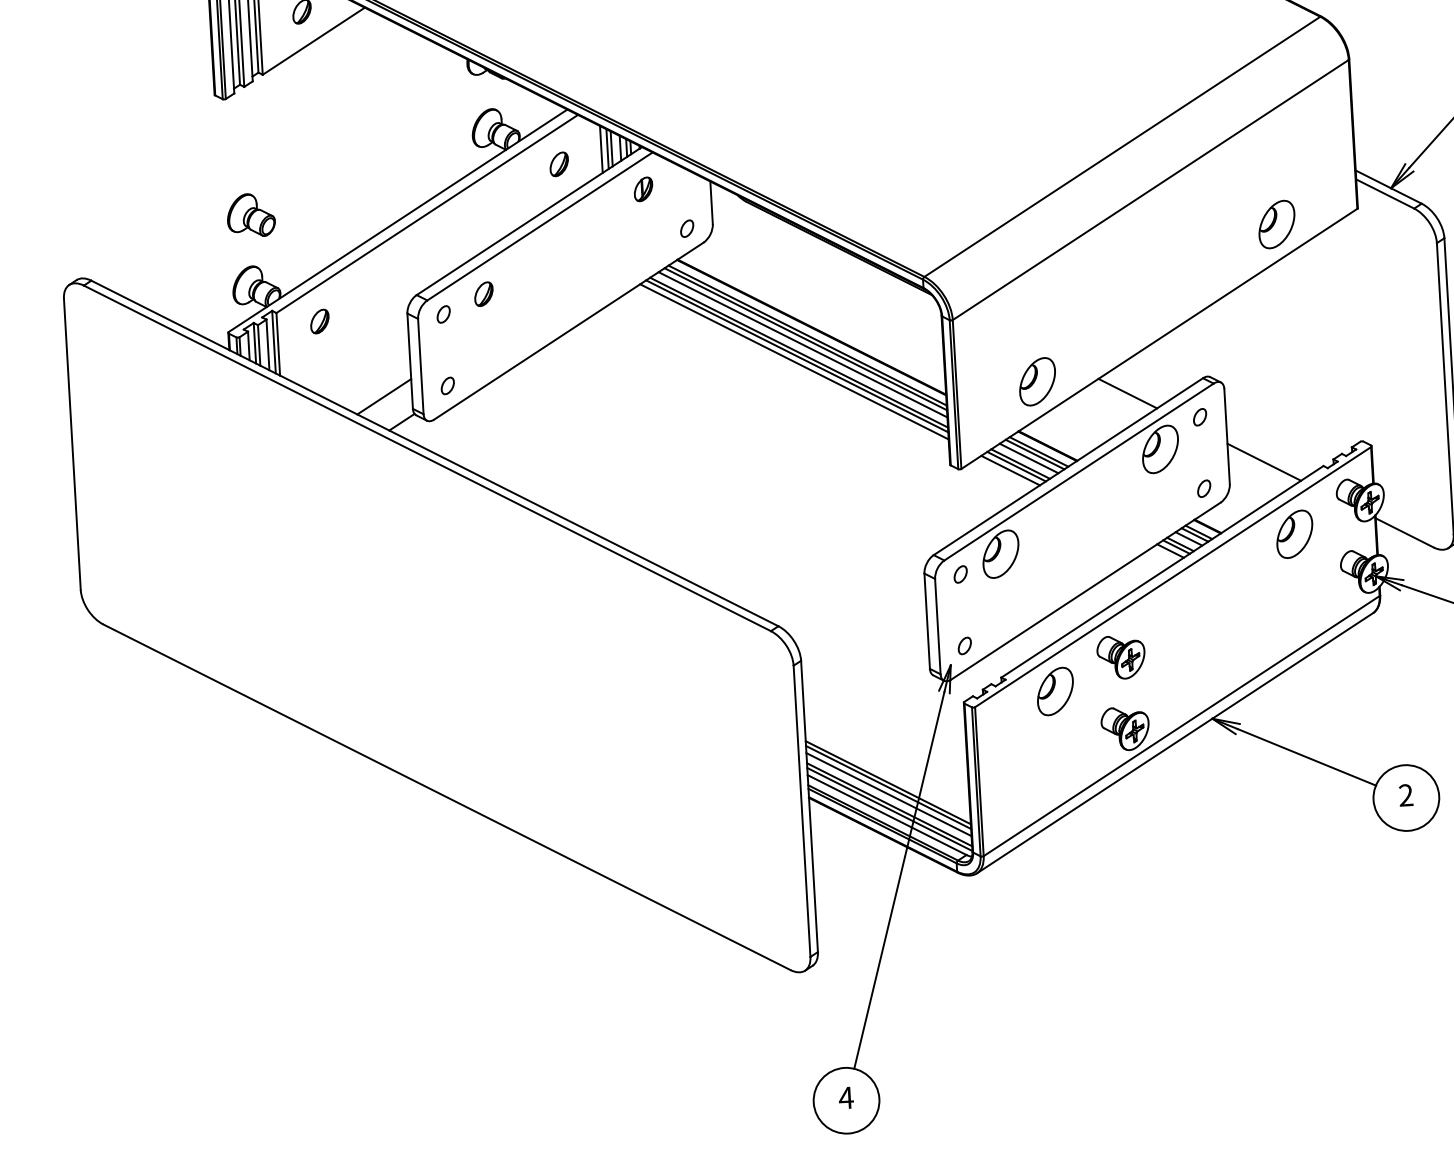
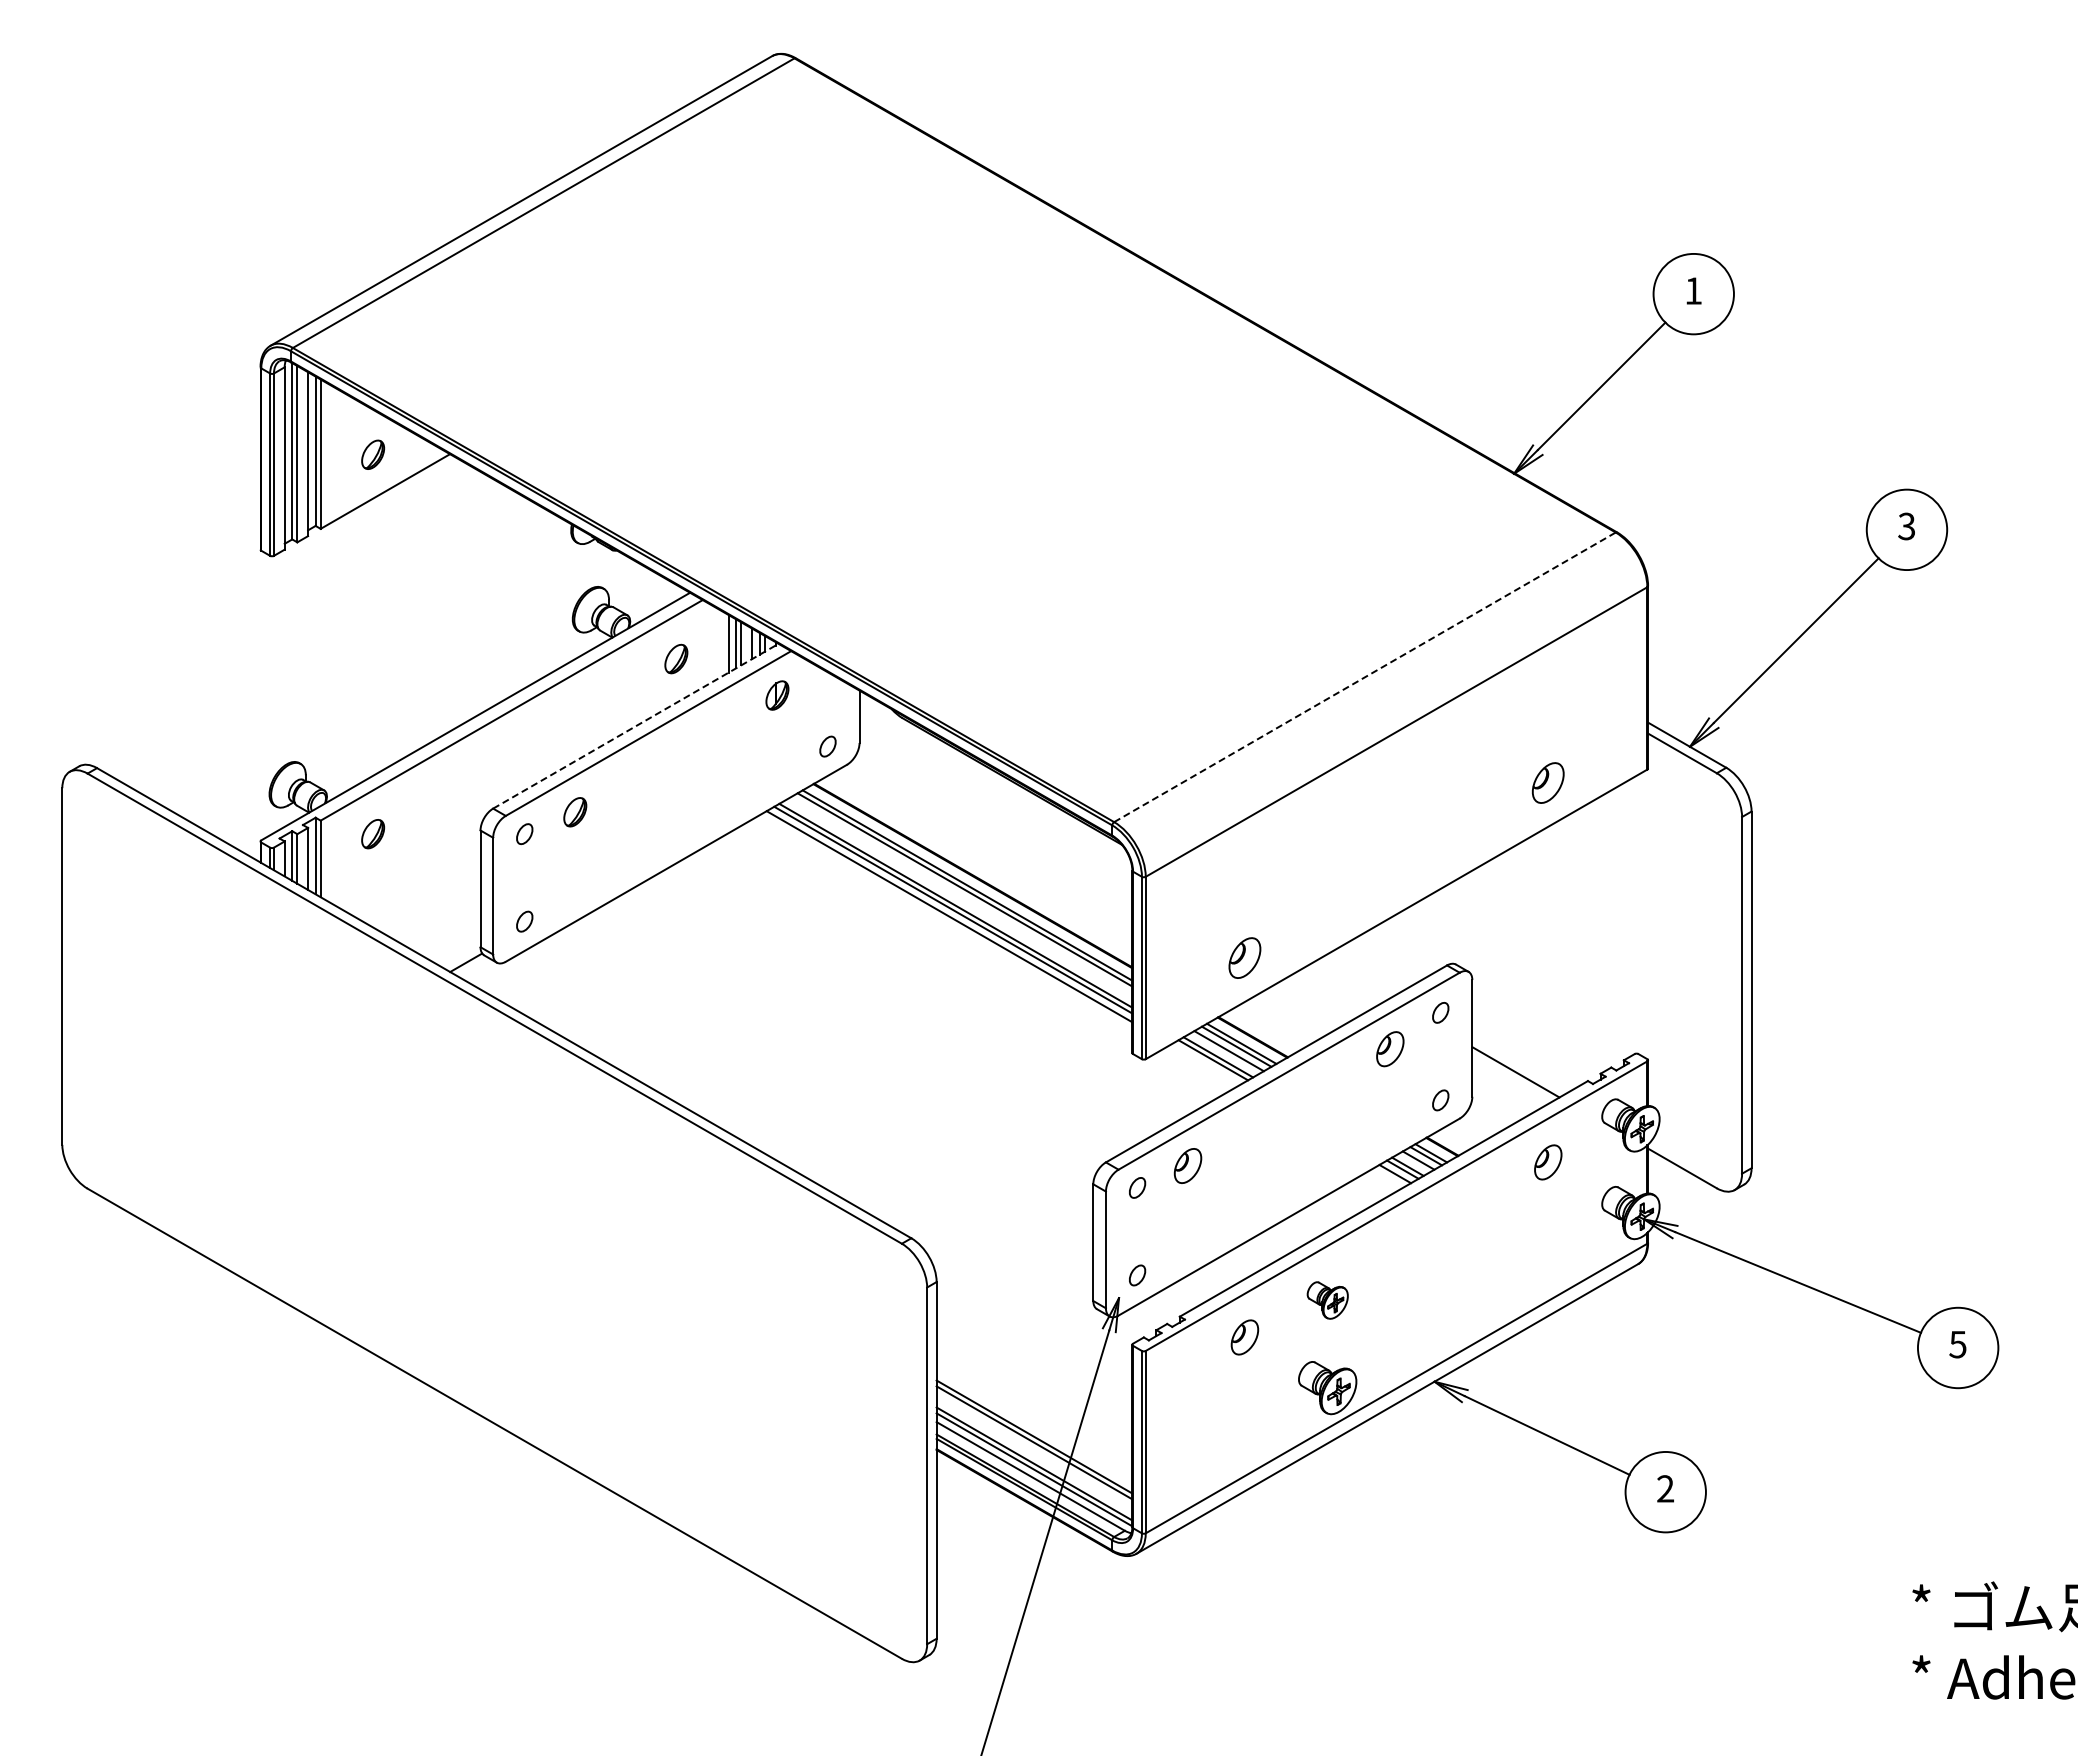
line: (1122, 147) -> (1364, 677), solid -> dashed
part: (250, 215) -> (296, 699), removed
line: (529, 221) -> (635, 726), solid -> dashed
part: (1277, 224) -> (1548, 782), size x0.7
line: (803, 344) -> (961, 896), removed
part: (1037, 381) -> (1244, 957), size x0.7
line: (1127, 393) -> (1353, 978), removed
line: (384, 396) -> (446, 930), removed
part: (1160, 448) -> (1390, 1048), size x0.6
line: (1010, 470) -> (1205, 1064), removed
part: (1295, 534) -> (1548, 1162), size x0.6
part: (1000, 553) -> (1187, 1165), size x0.6
part: (1121, 657) -> (1327, 1300), size x0.7
part: (1055, 691) -> (1244, 1337), size x0.6
line: (889, 794) -> (1034, 1451), removed

